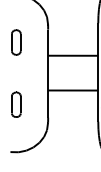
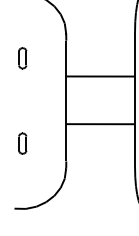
part: (16, 42) -> (22, 58), size x0.6
part: (16, 104) -> (22, 143), size x0.6

